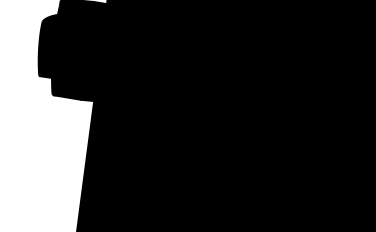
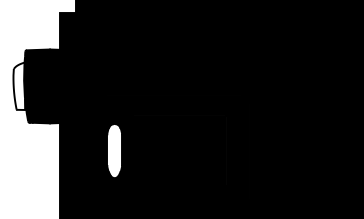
fill: (47, 44) -> (19, 85), removed
fill: (161, 148) -> (114, 151), removed

